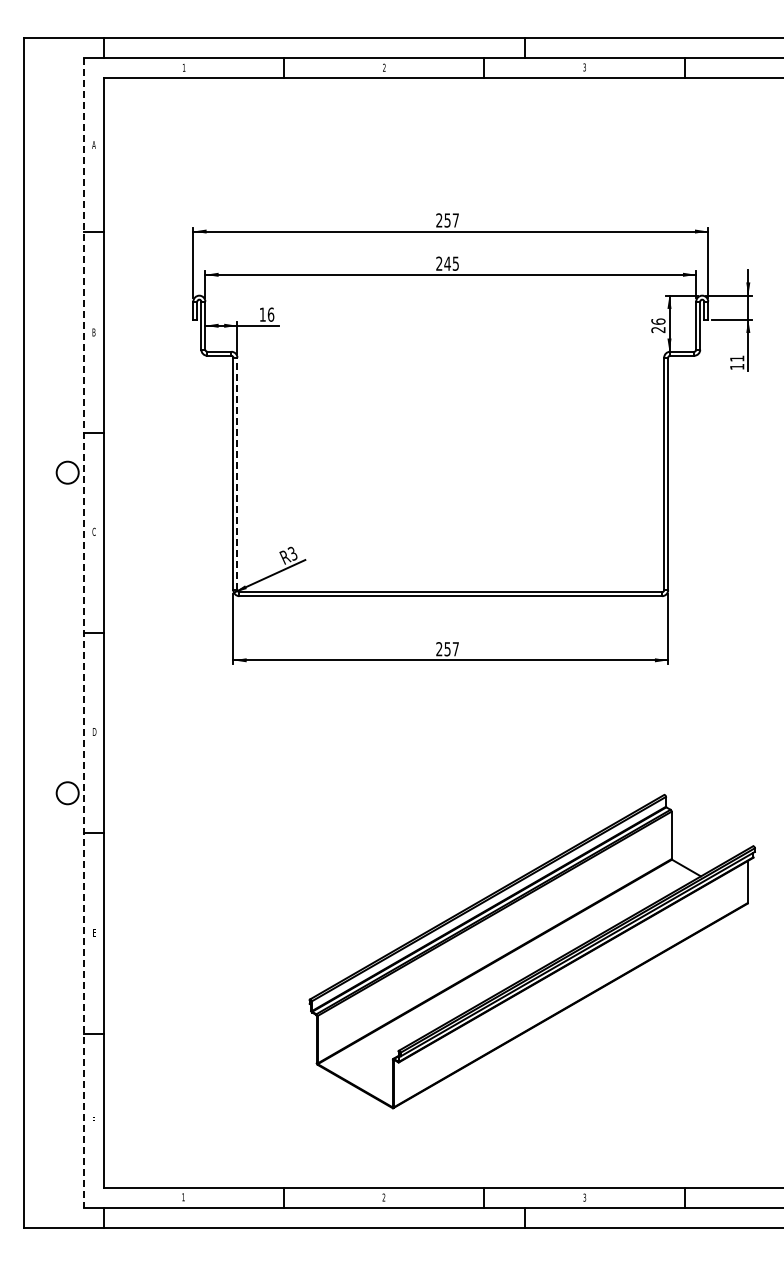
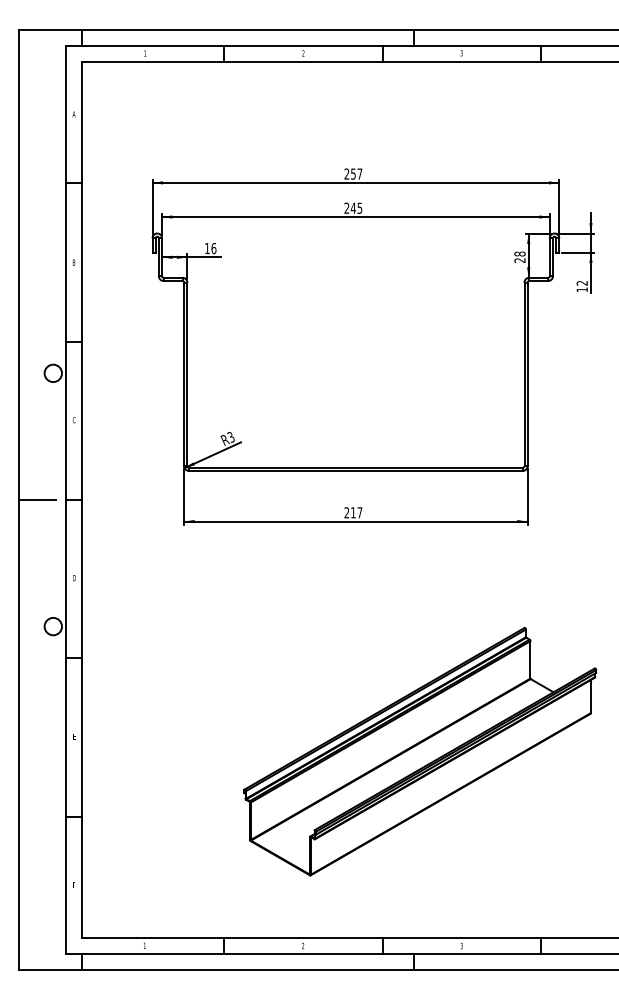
text: (658, 321) -> (520, 253), 26 -> 28
text: (737, 358) -> (582, 283), 11 -> 12
line: (237, 473) -> (187, 373), dashed -> solid
line: (47, 633) -> (37, 500), added
line: (83, 633) -> (65, 500), dashed -> solid
text: (447, 649) -> (353, 513), 257 -> 217

